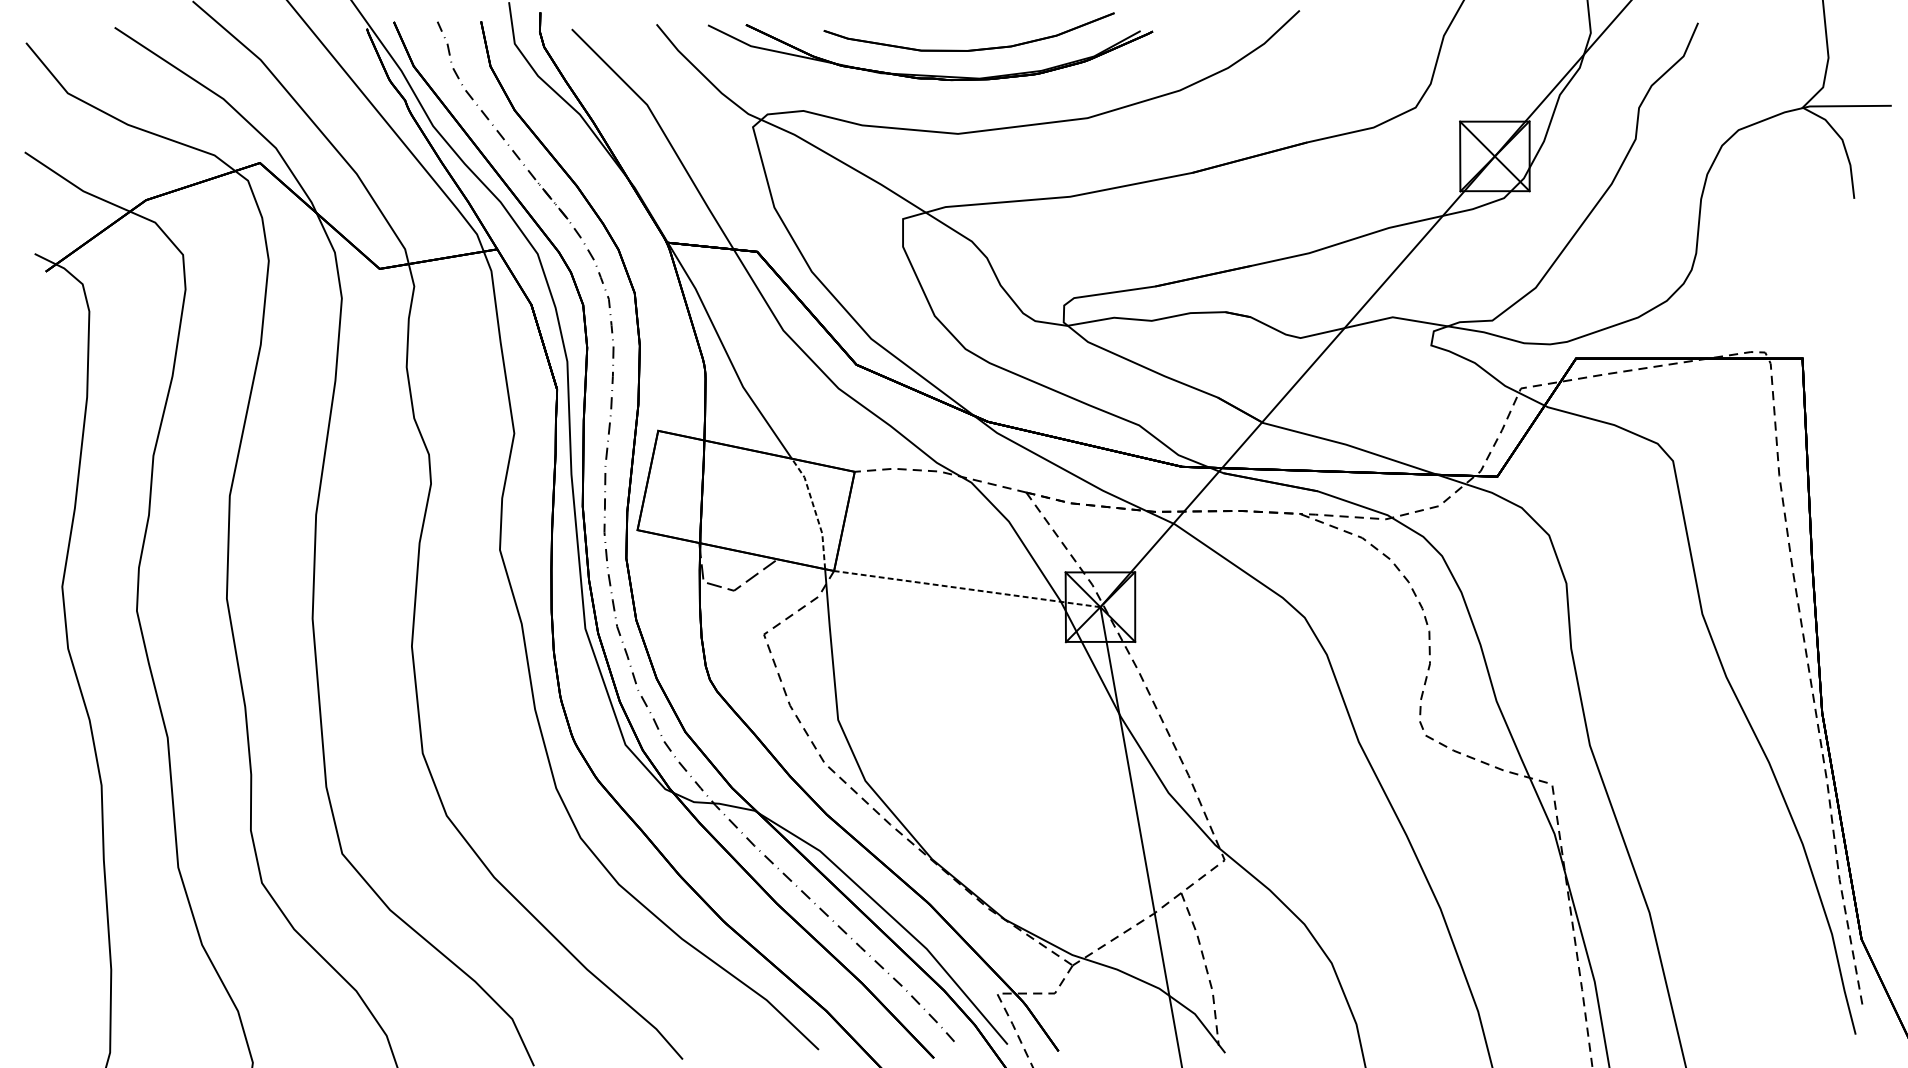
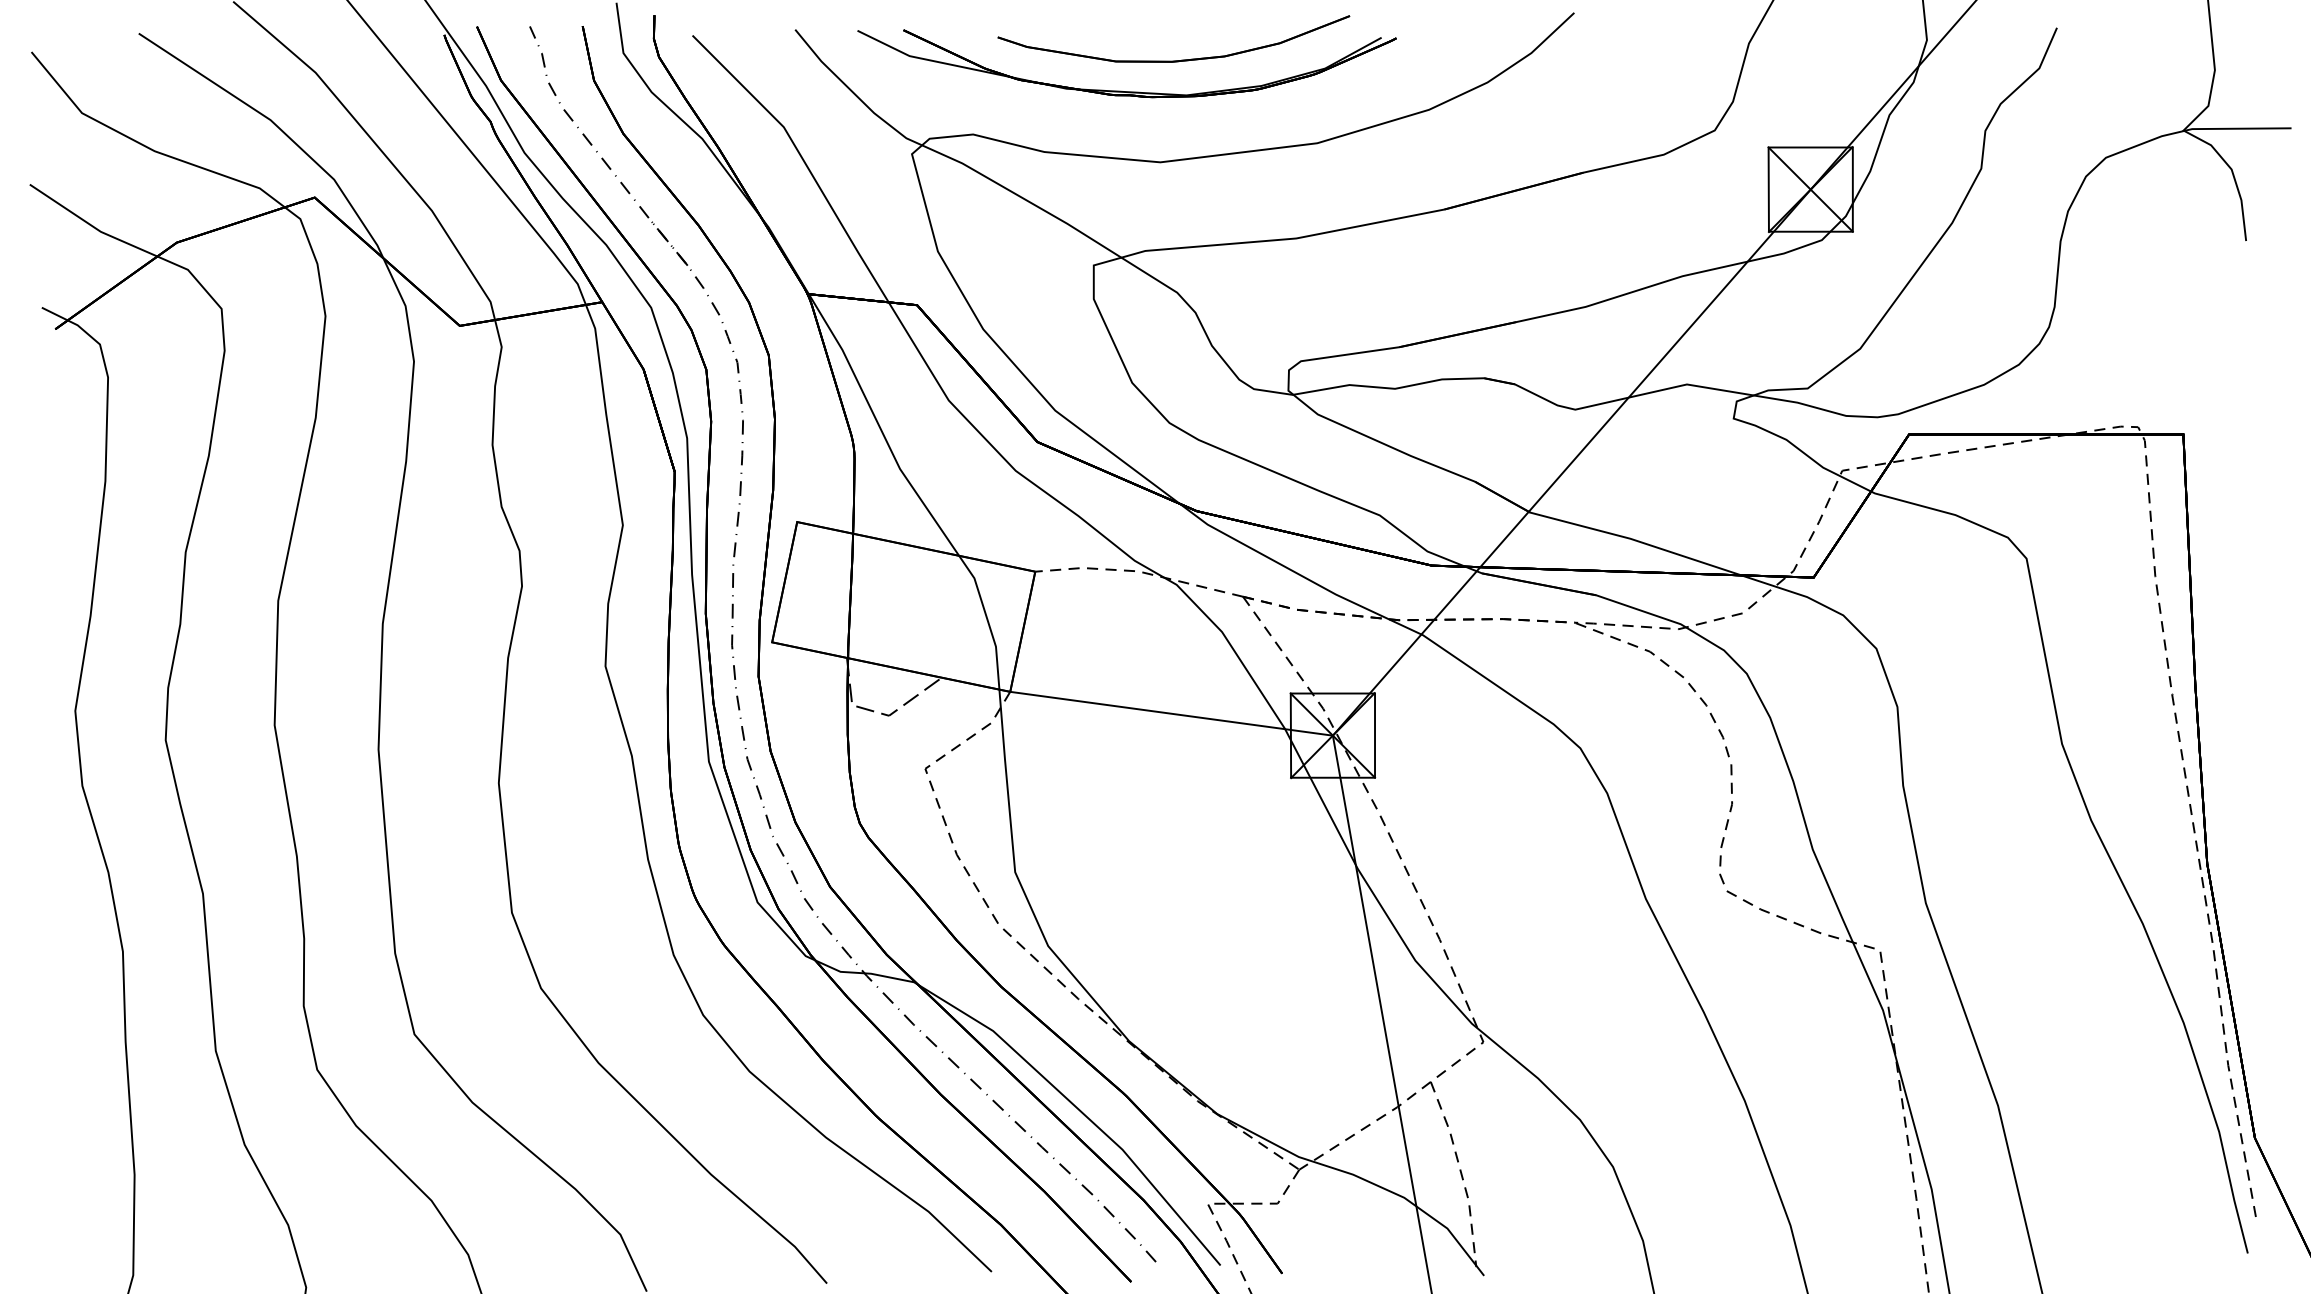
line: (815, 512) -> (987, 620), dashed -> solid
line: (967, 588) -> (1171, 713), dashed -> solid

